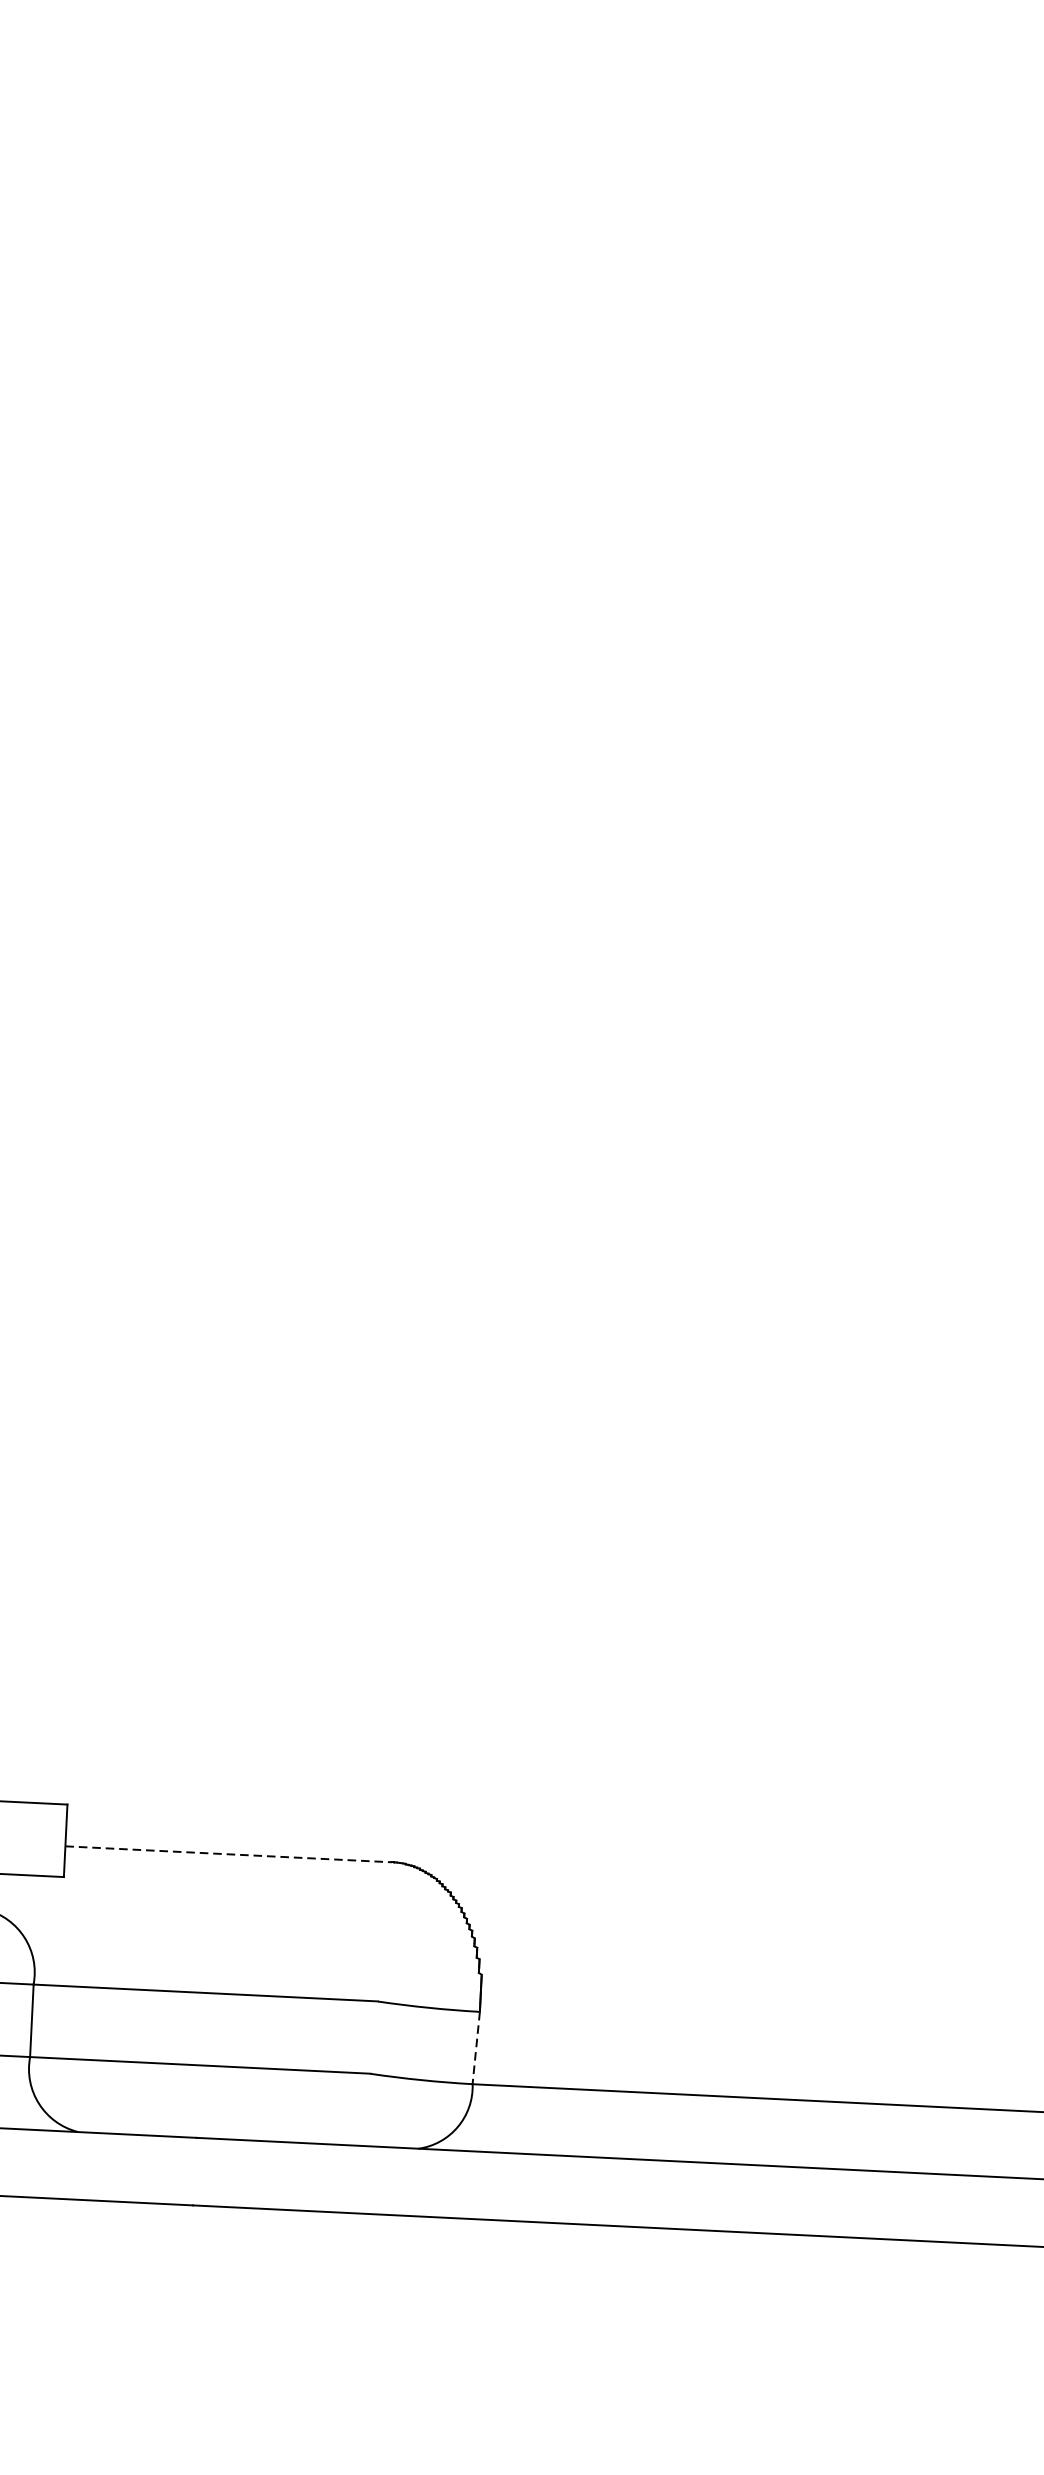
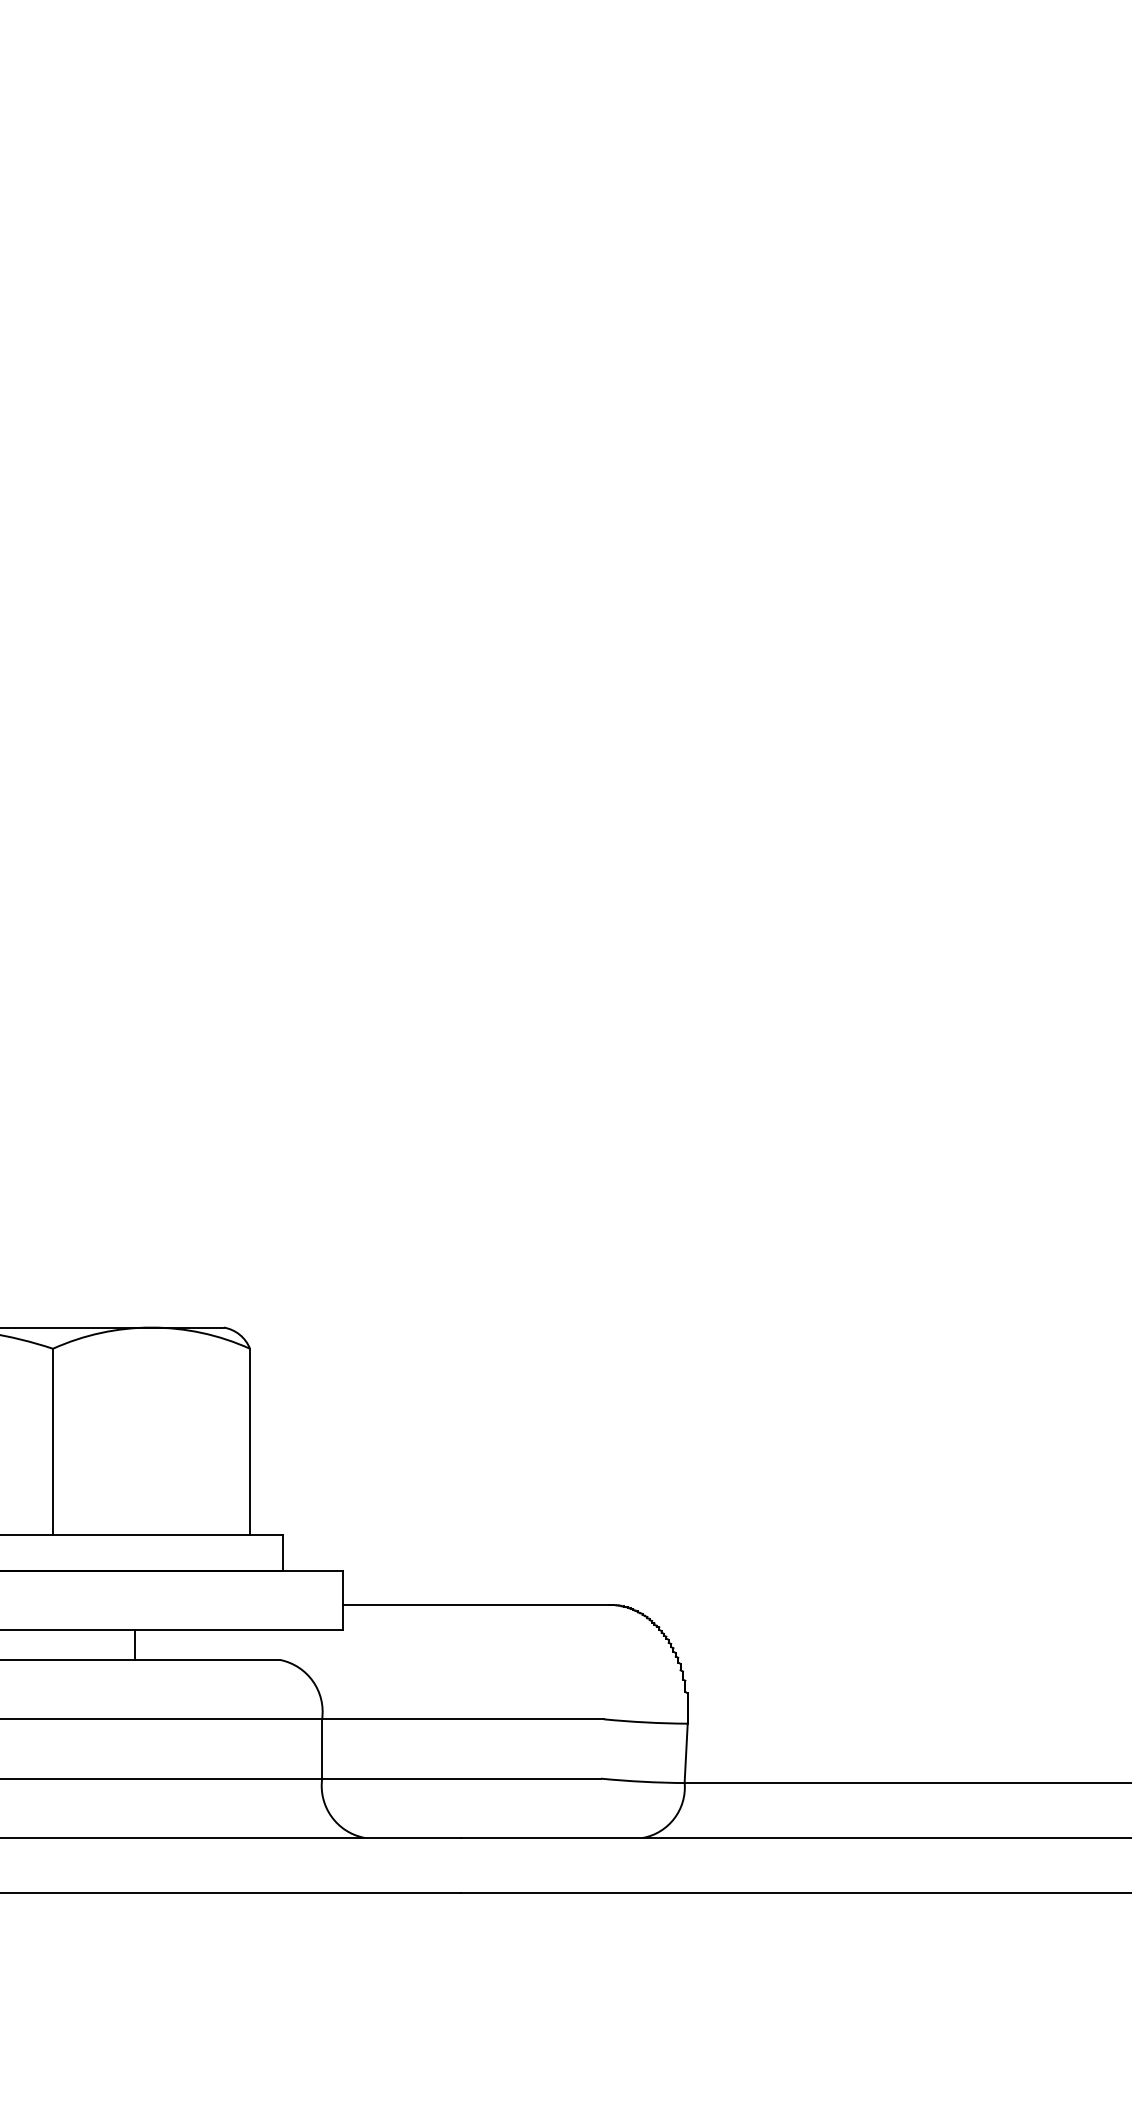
line: (228, 1854) -> (476, 1605), dashed -> solid
line: (476, 2048) -> (686, 1753), dashed -> solid

